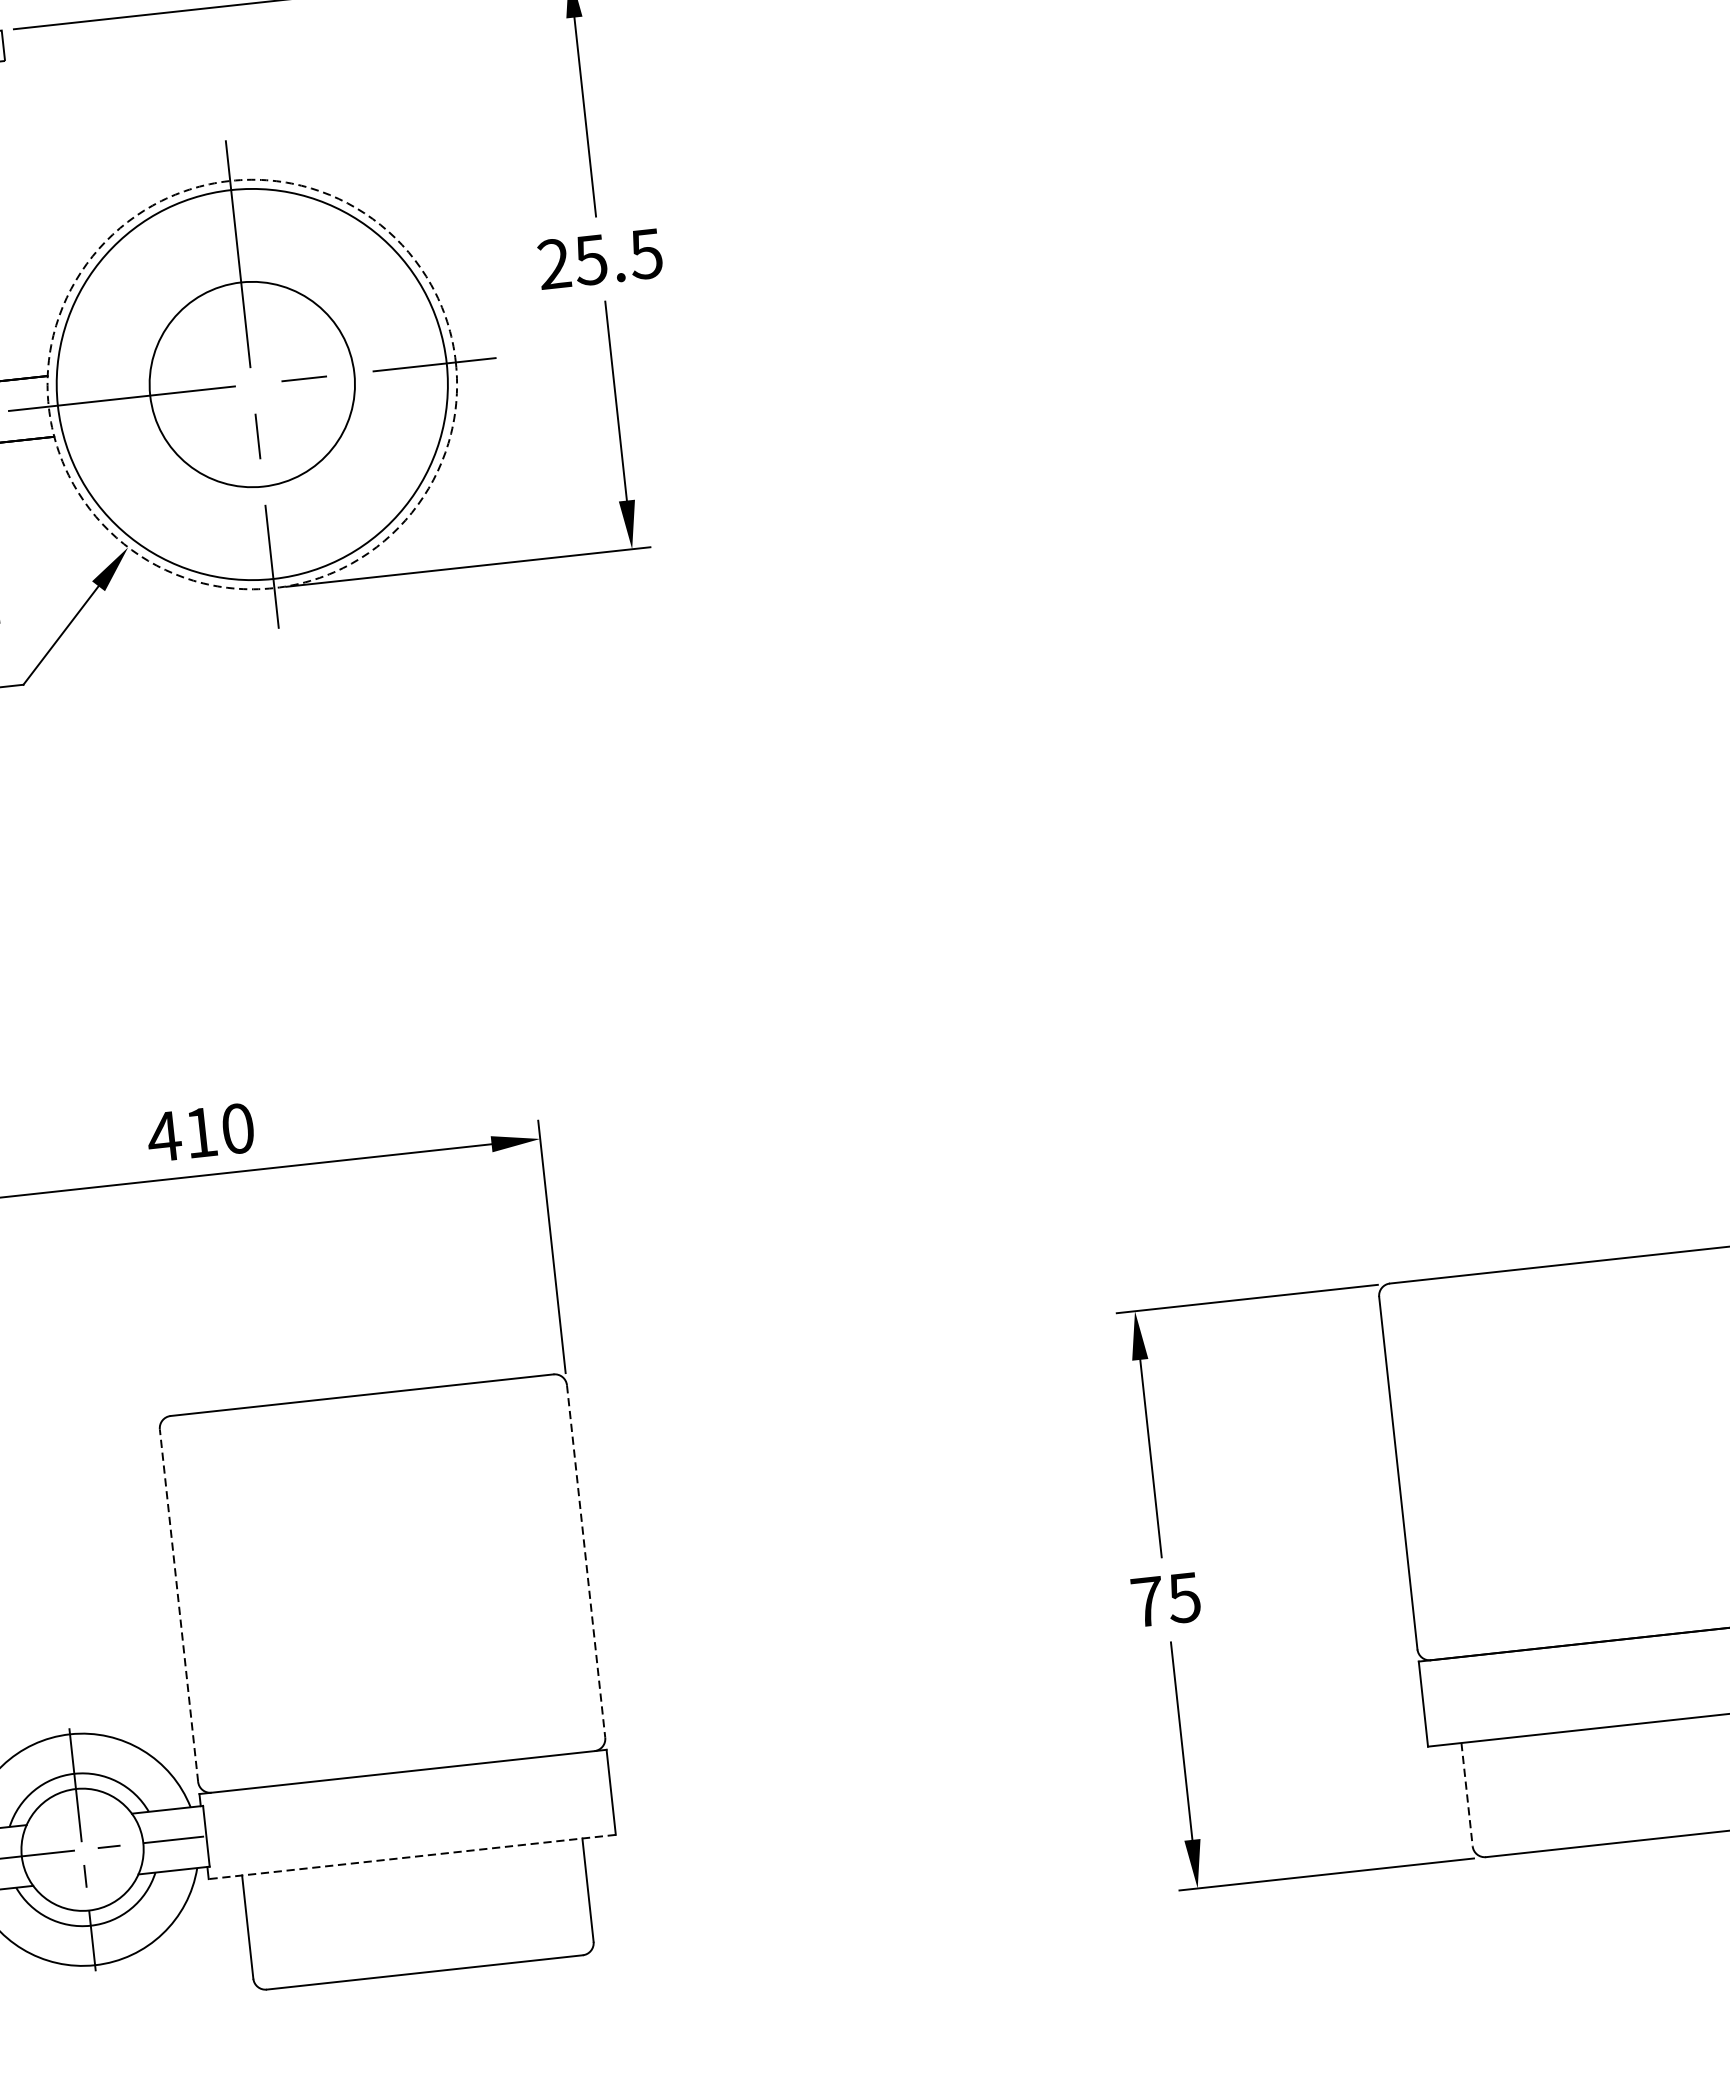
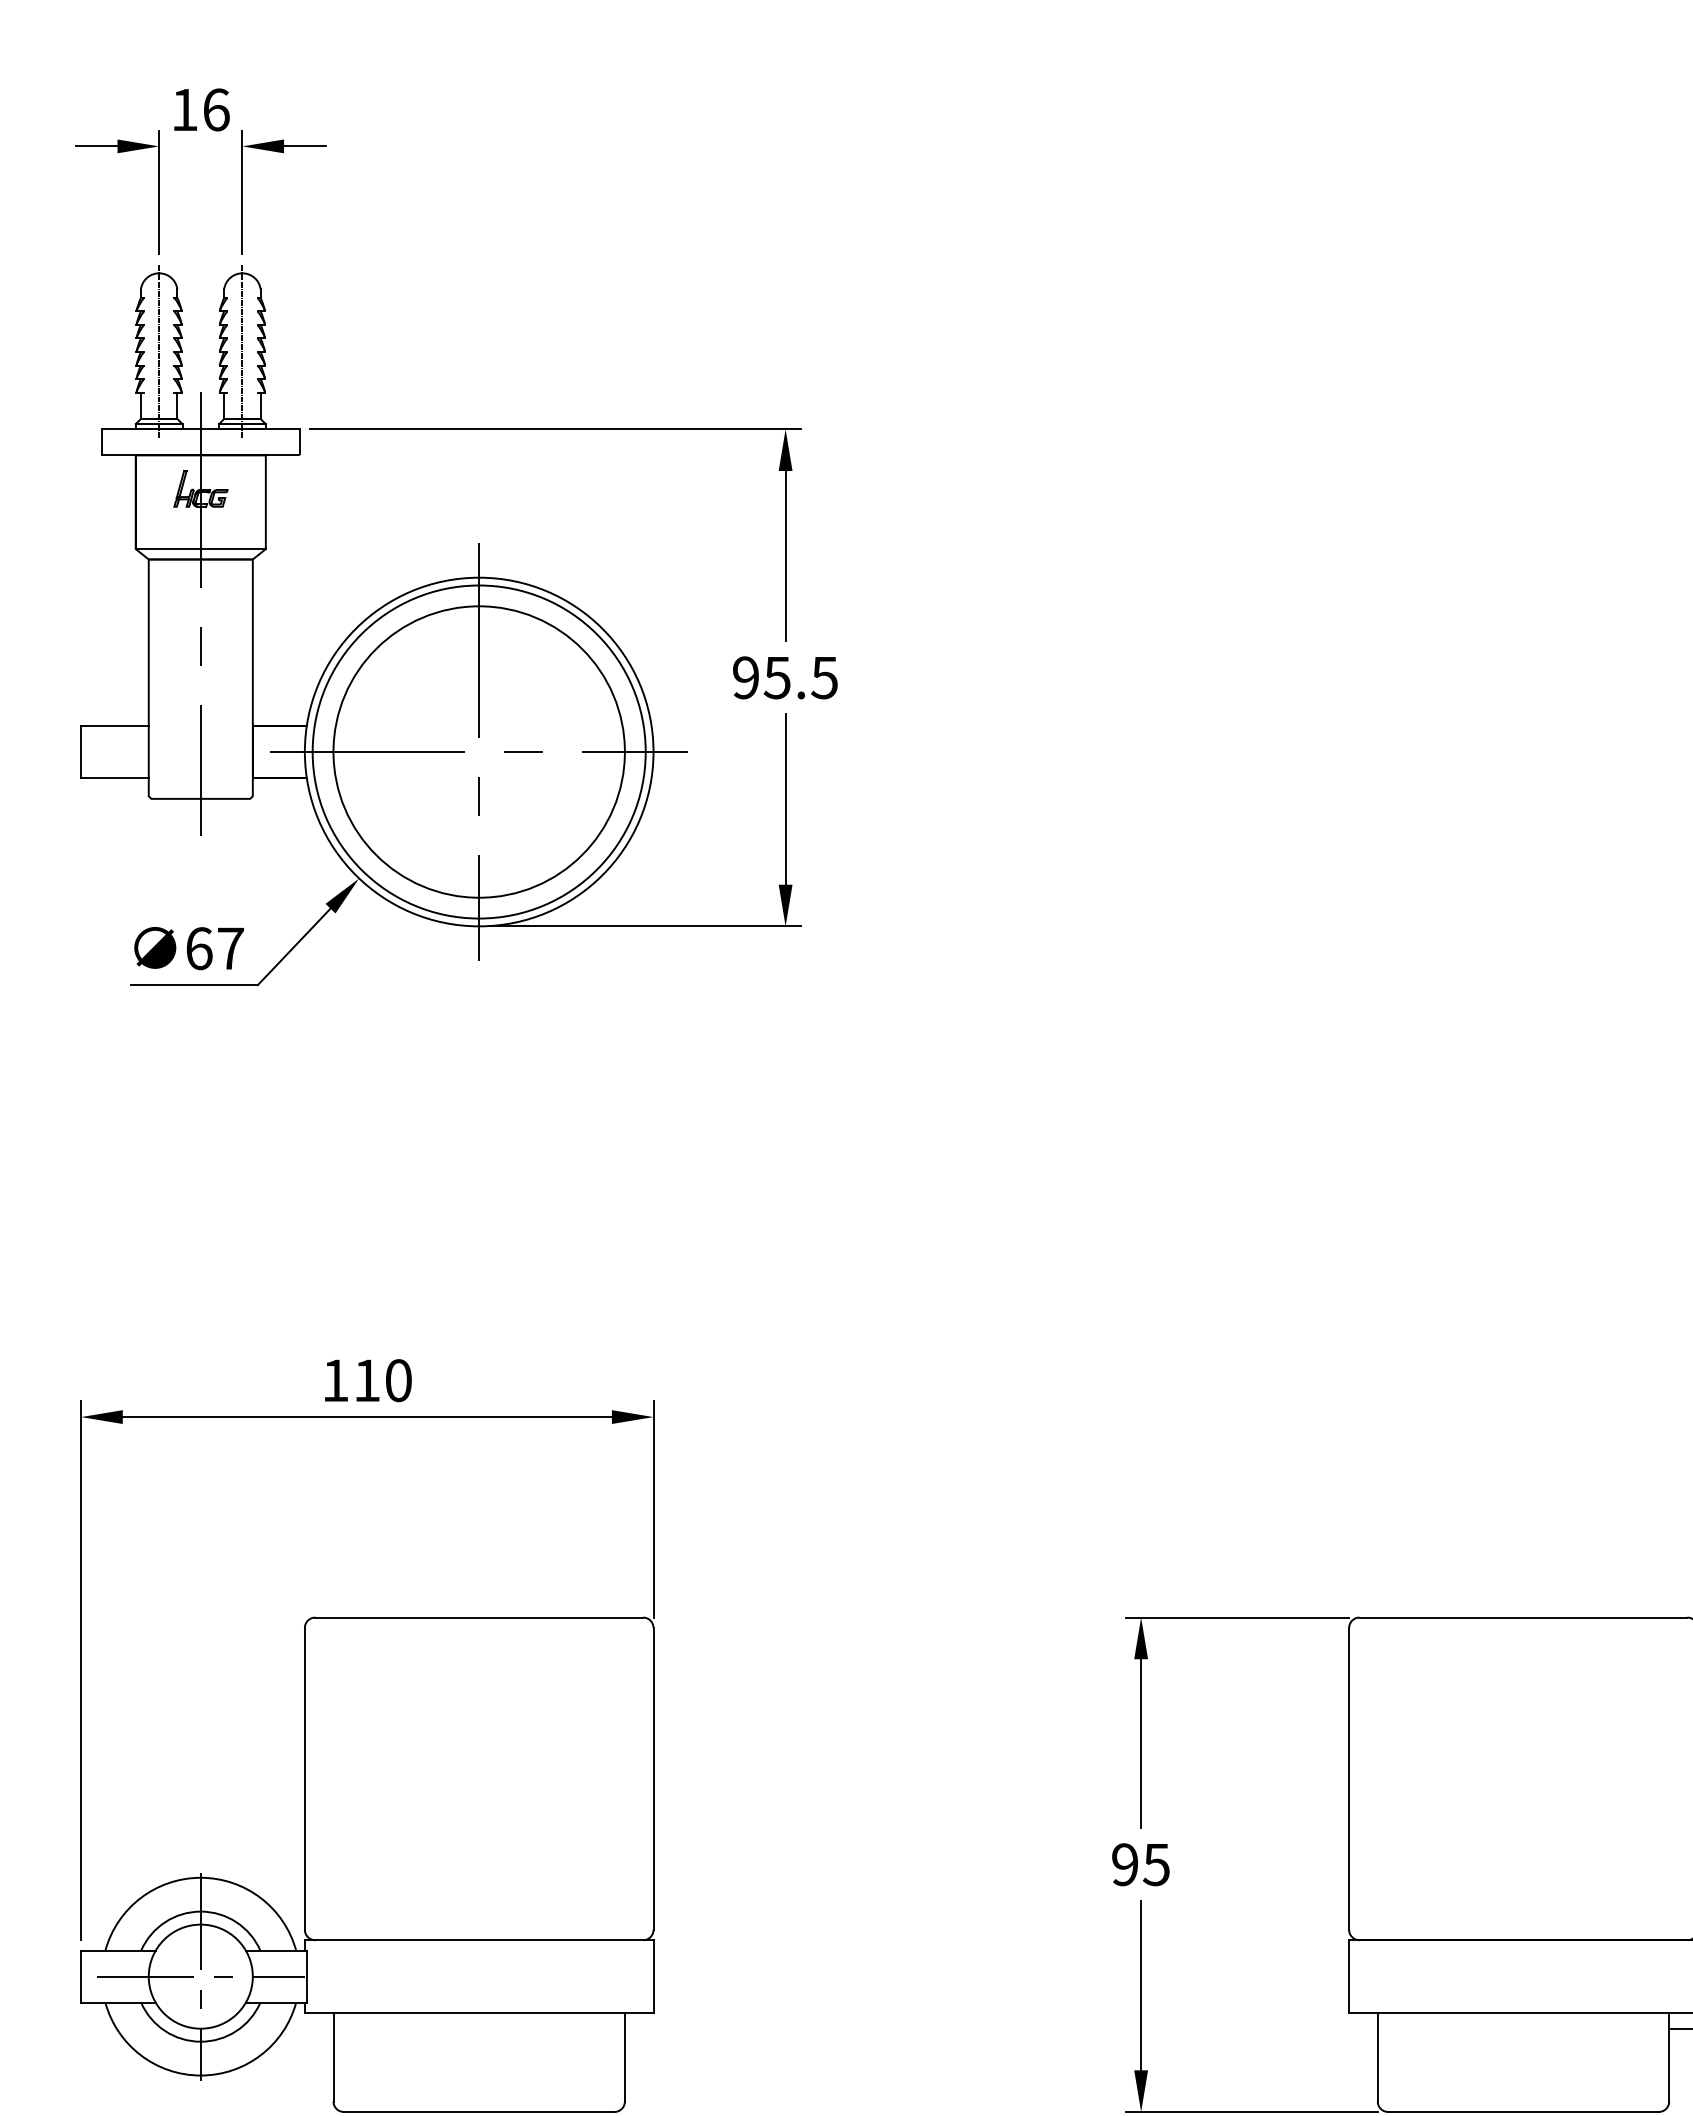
text: (554, 263) -> (746, 677), 25.5 -> 95.5
circle: (251, 384) -> (478, 751), dashed -> solid
circle: (251, 384) -> (478, 751), size x1.67
text: (164, 1136) -> (335, 1380), 410 -> 110
line: (586, 1560) -> (653, 1778), dashed -> solid
text: (1148, 1601) -> (1125, 1864), 75 -> 95
line: (178, 1605) -> (304, 1778), dashed -> solid
line: (1466, 1794) -> (1377, 2057), dashed -> solid
line: (411, 1857) -> (478, 2013), dashed -> solid

